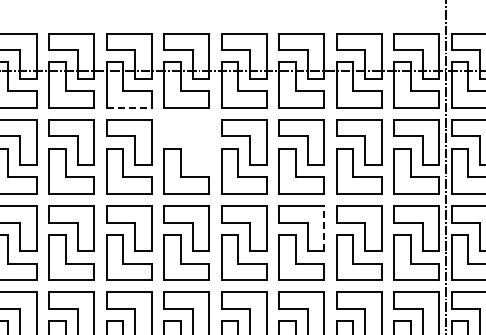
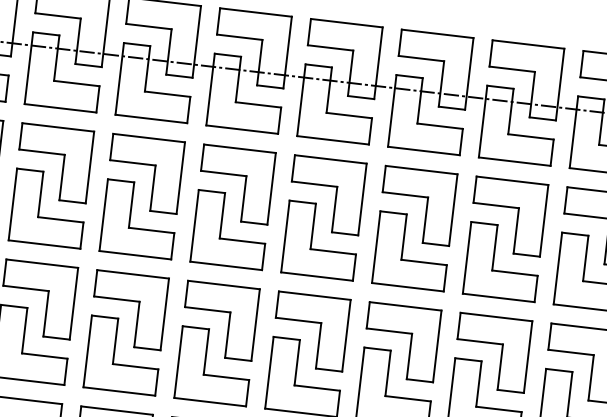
line: (129, 107) -> (151, 118), dashed -> solid
part: (186, 142) -> (235, 184), added
line: (324, 228) -> (437, 346), dashed -> solid

